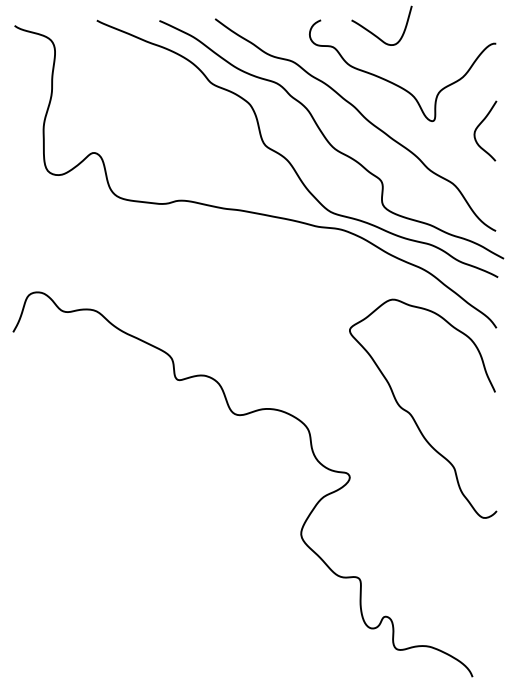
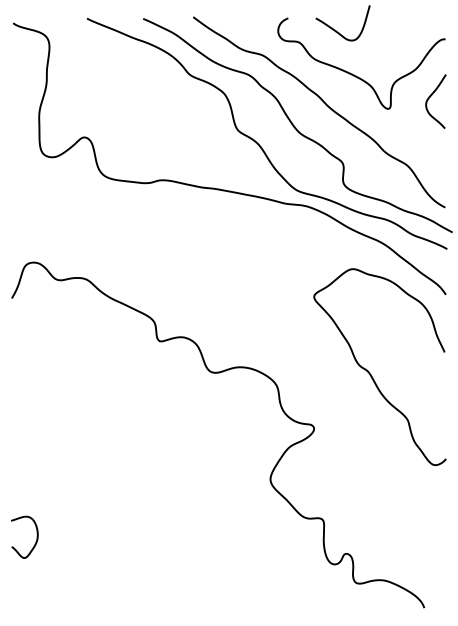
curve: (480, 125) -> (431, 96), moved
curve: (39, 603) -> (35, 541), added

